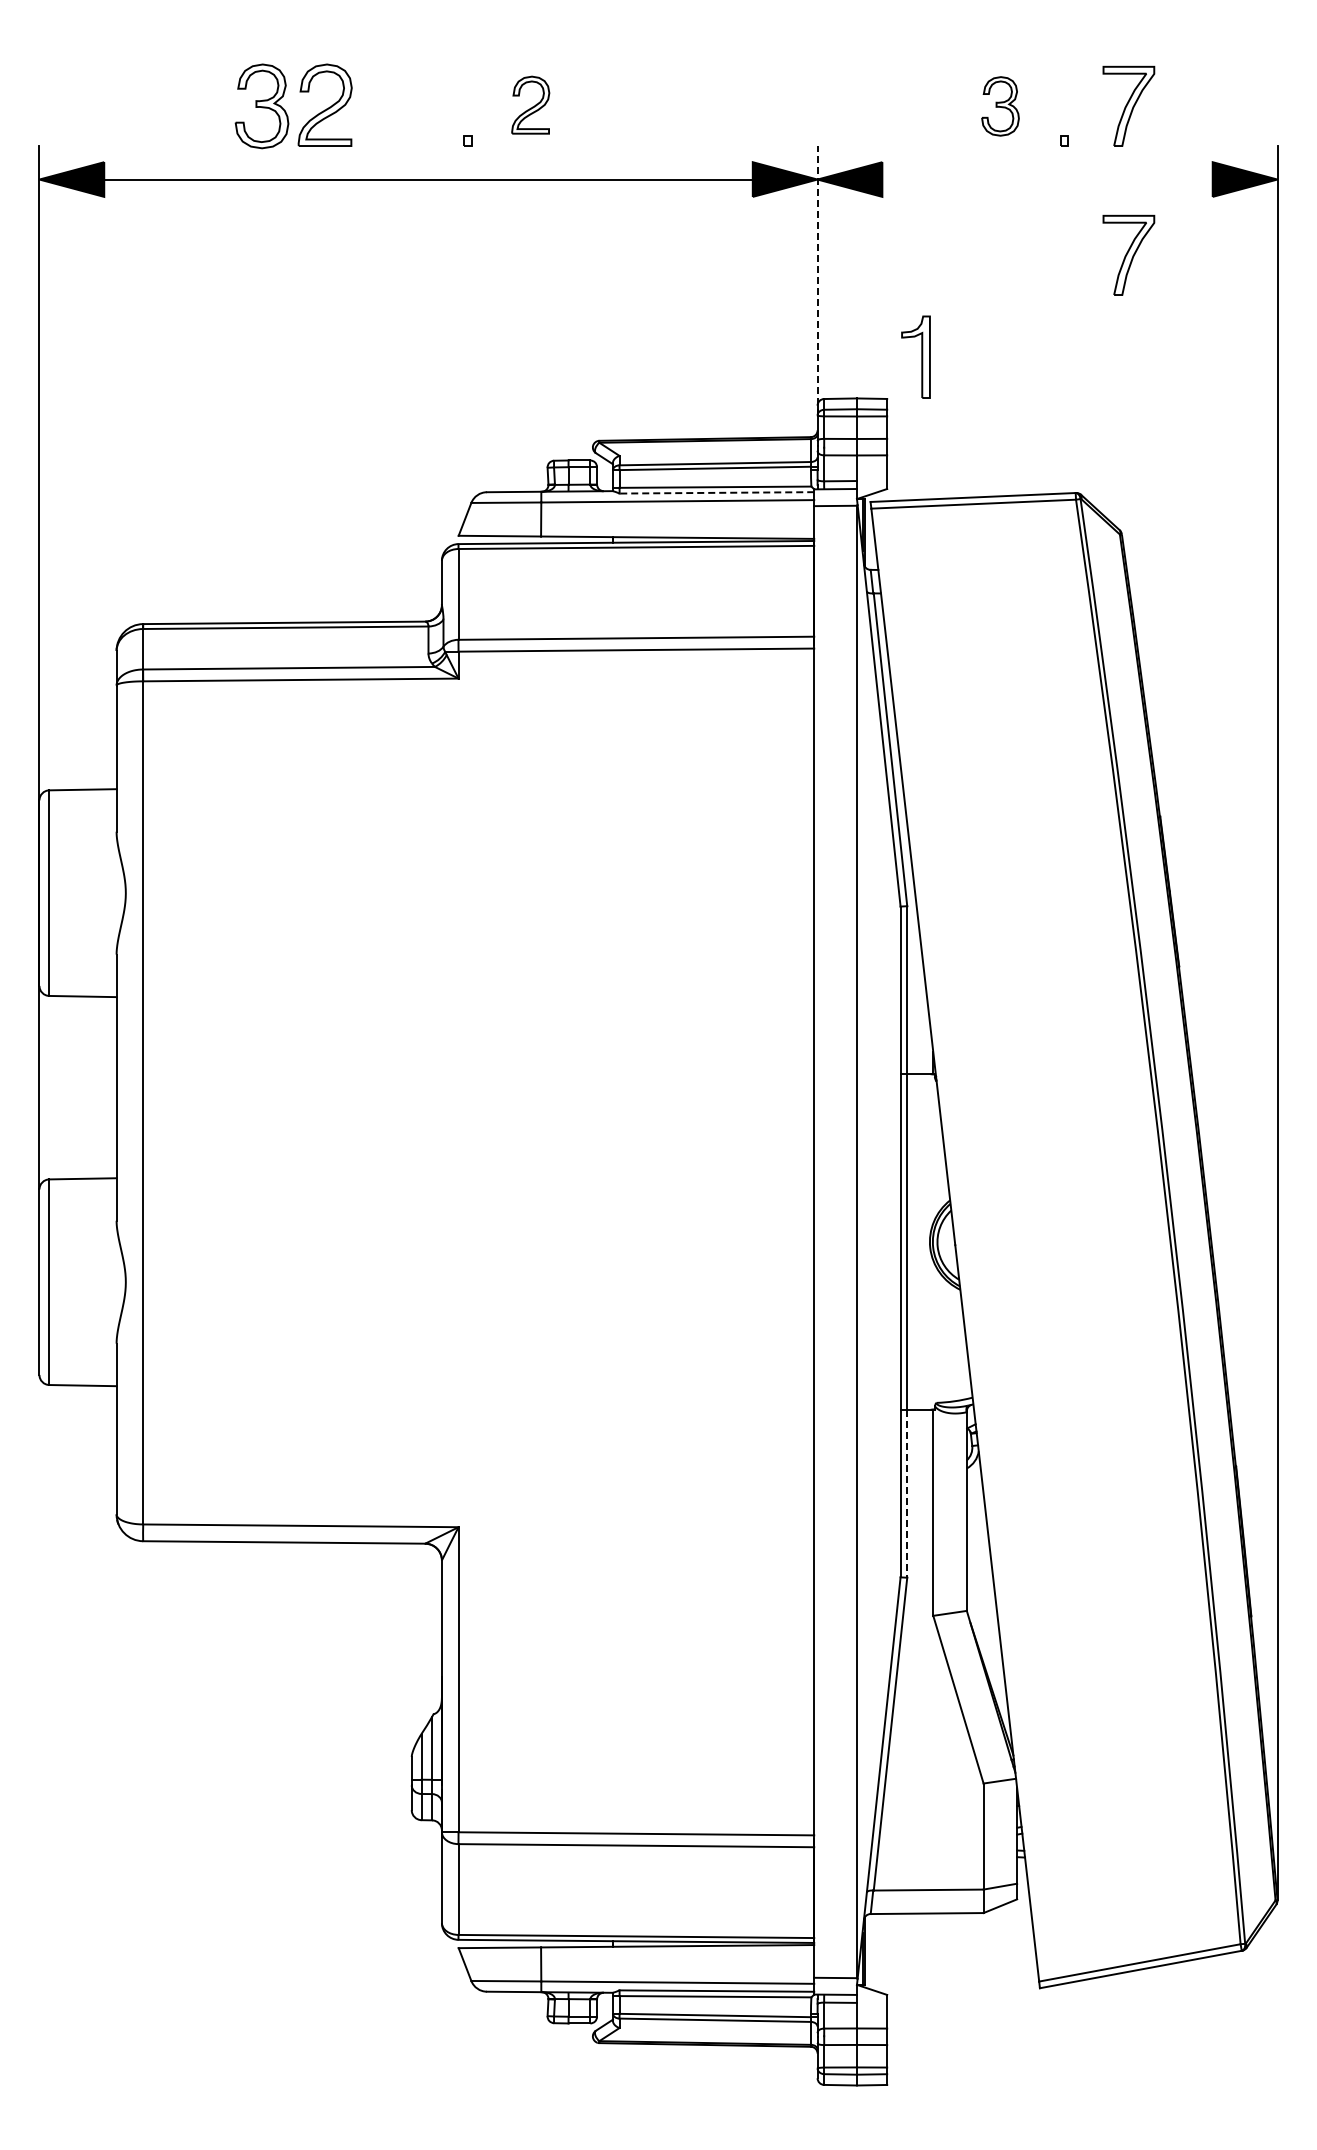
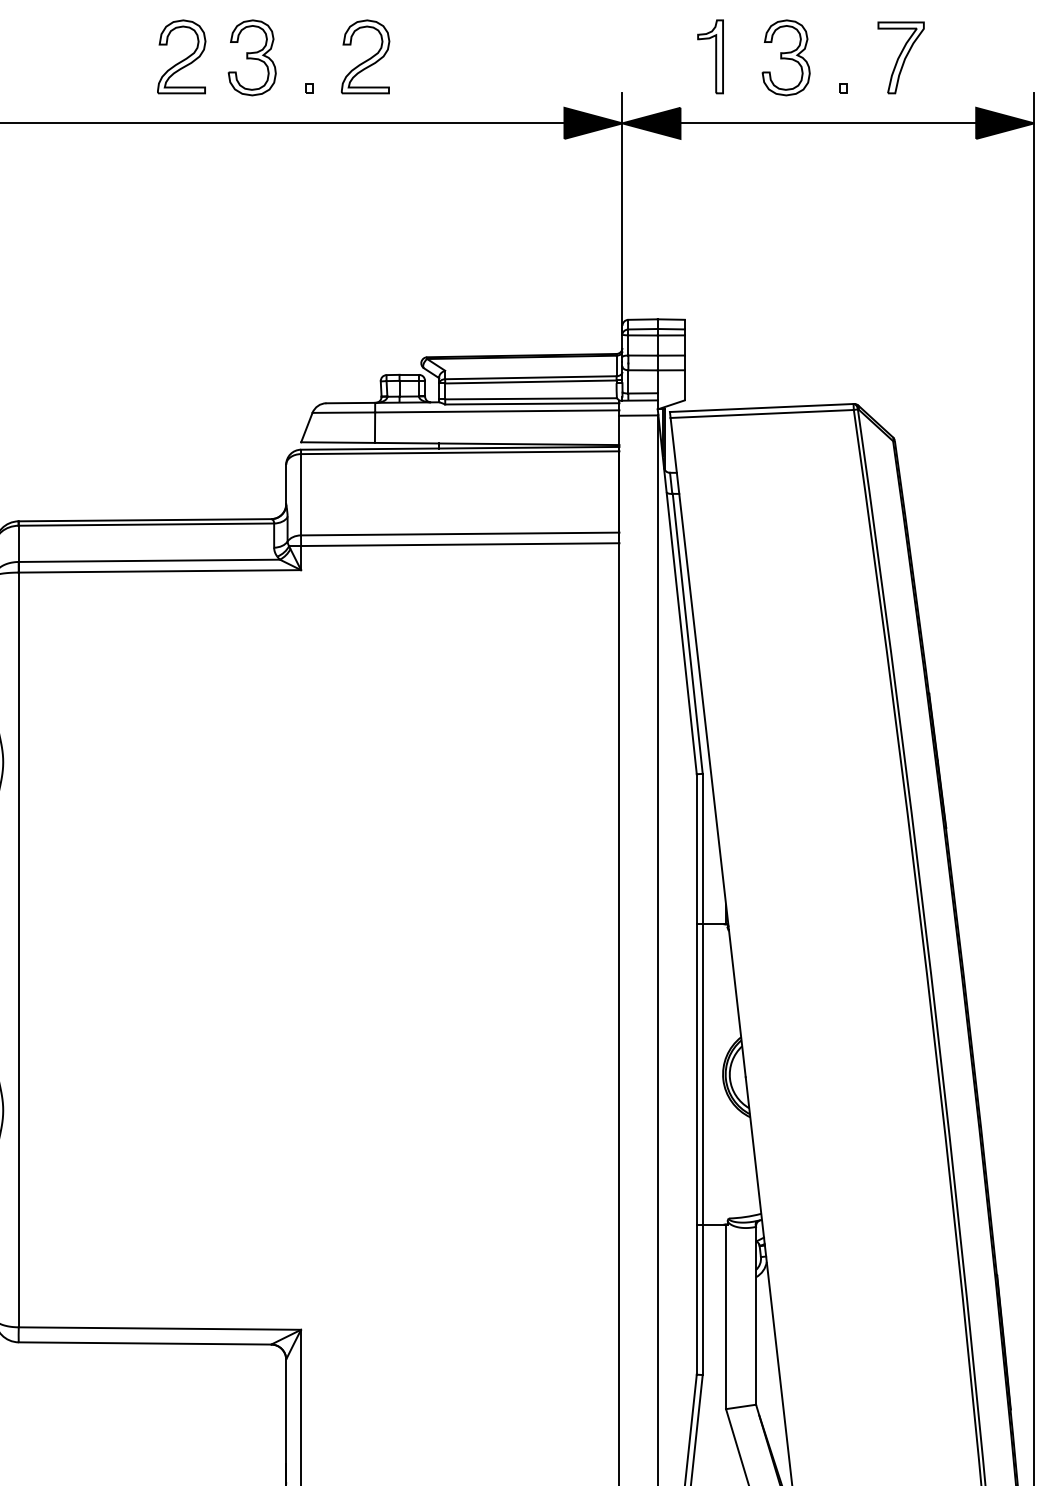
part: (530, 104) -> (365, 56), size x1.43
part: (261, 106) -> (251, 57), moved
part: (1000, 106) -> (786, 57), size x1.43
line: (1047, 179) -> (828, 123), added
part: (1128, 254) -> (900, 190), removed
line: (817, 280) -> (622, 213), dashed -> solid
part: (915, 356) -> (710, 56), moved
line: (716, 492) -> (531, 403), dashed -> solid
line: (907, 1494) -> (702, 1300), dashed -> solid

